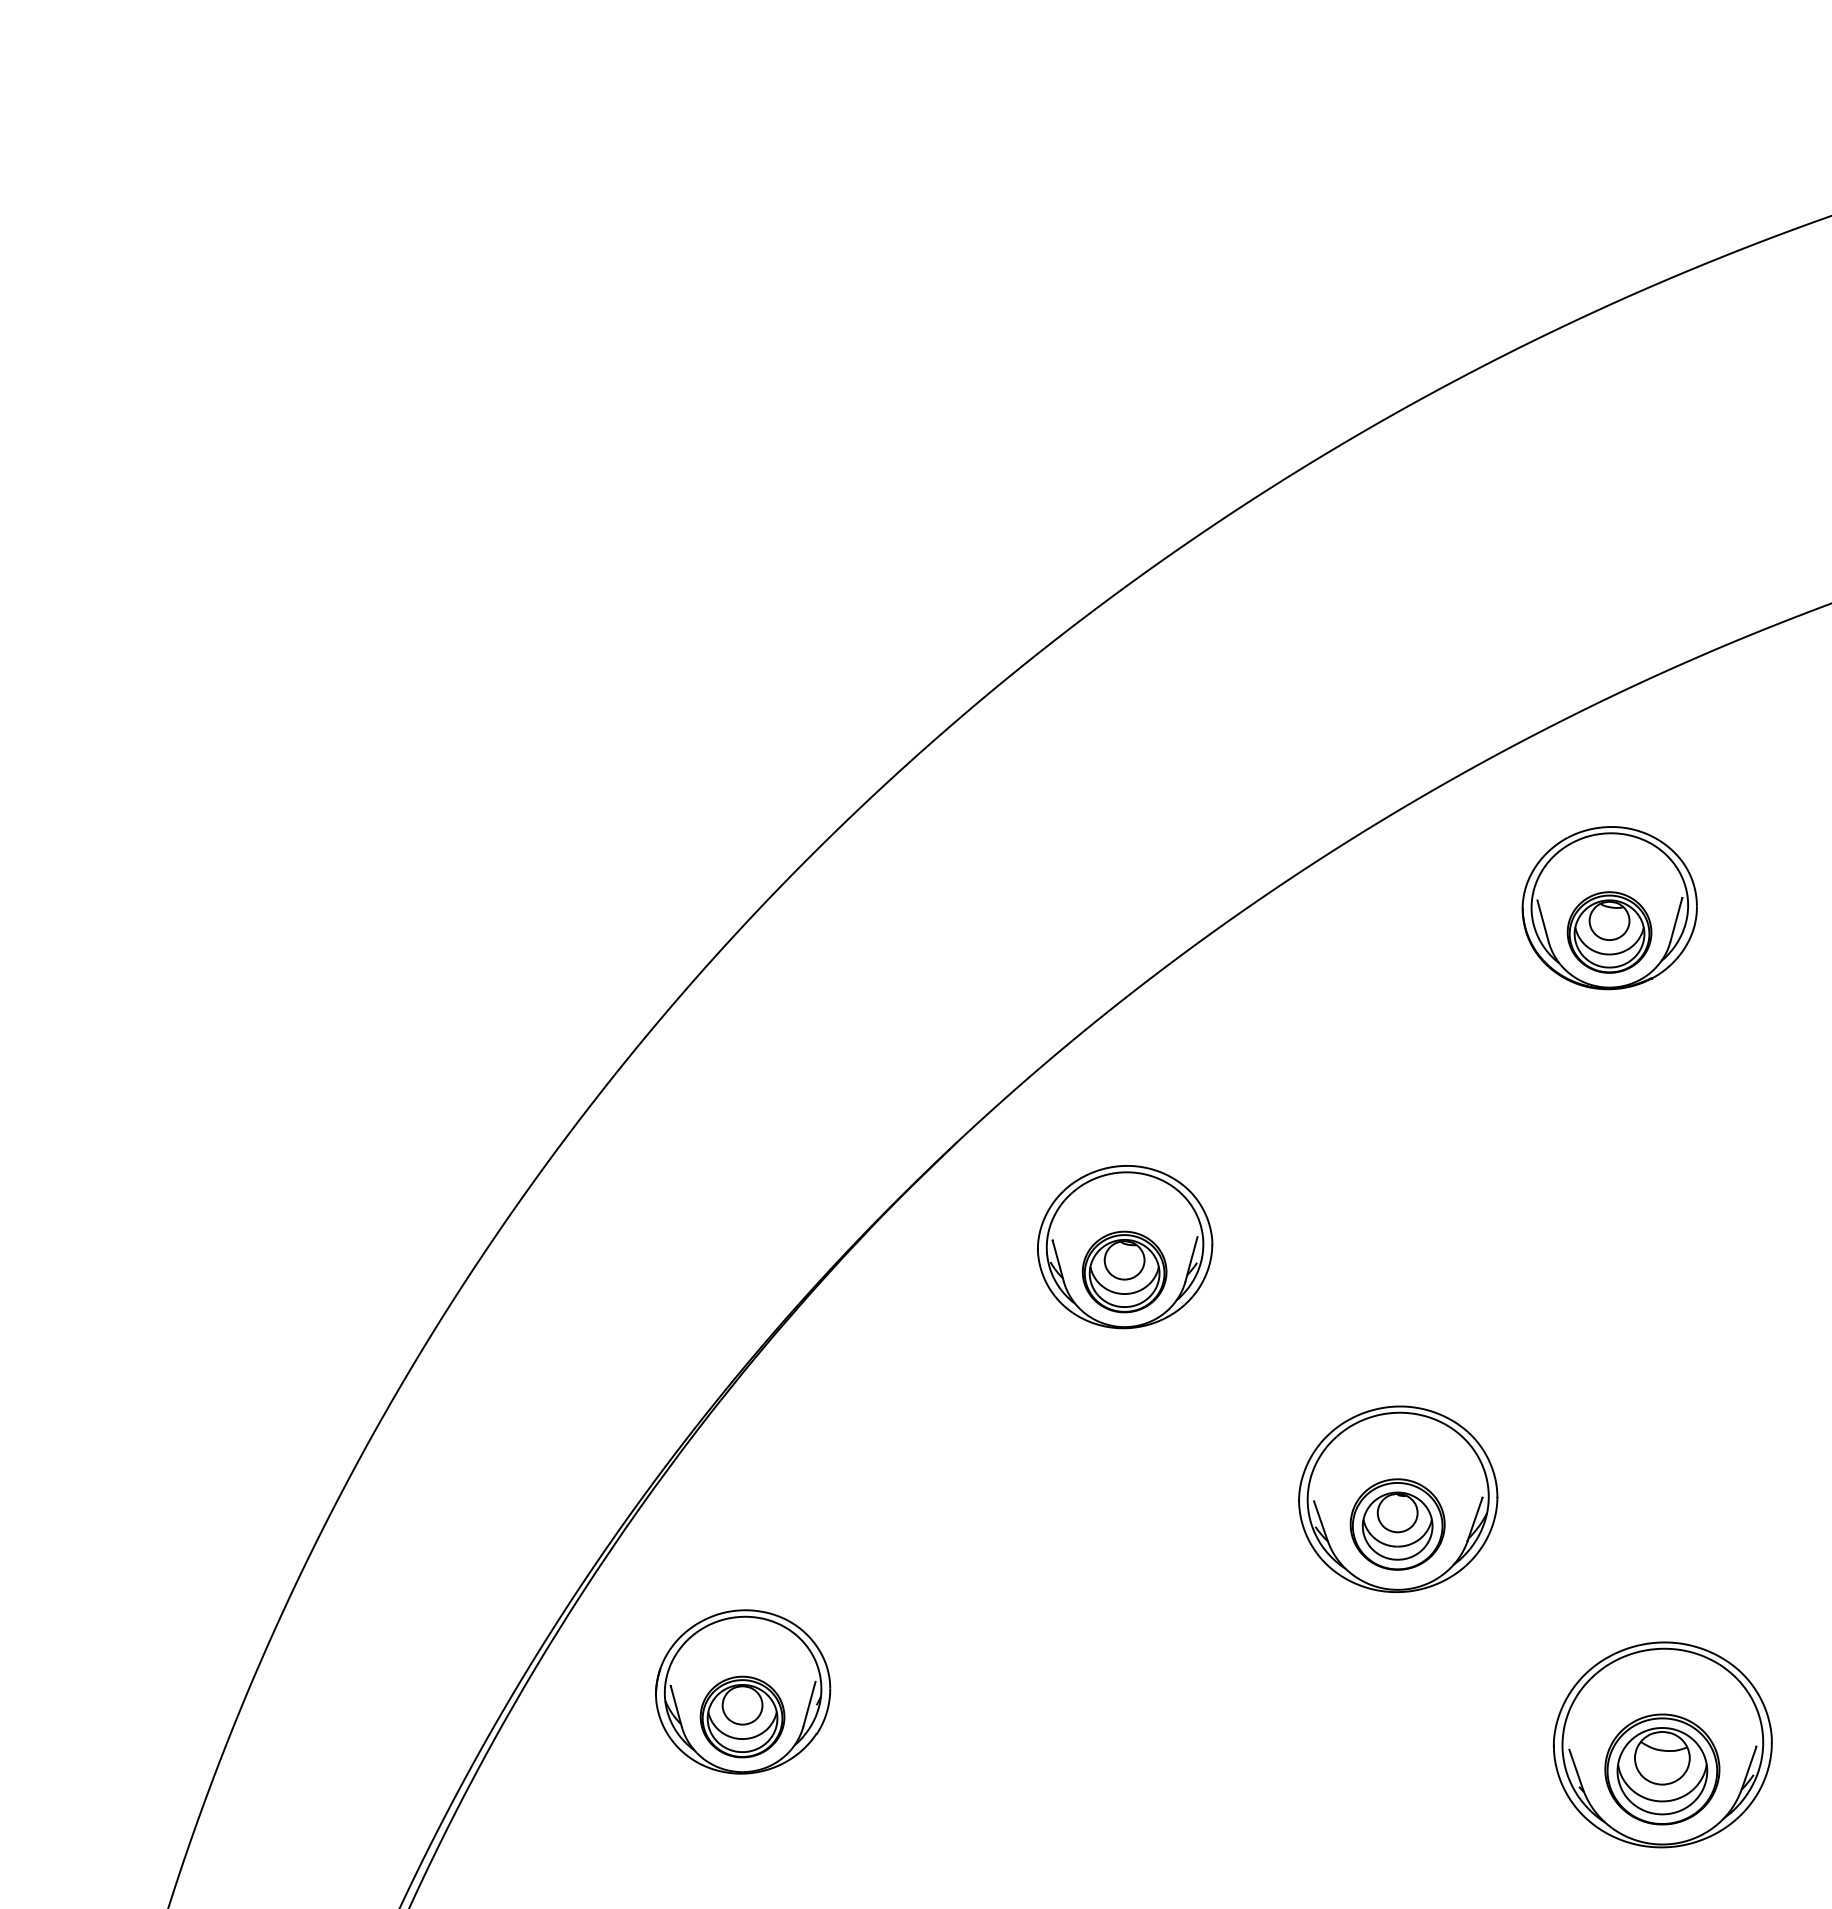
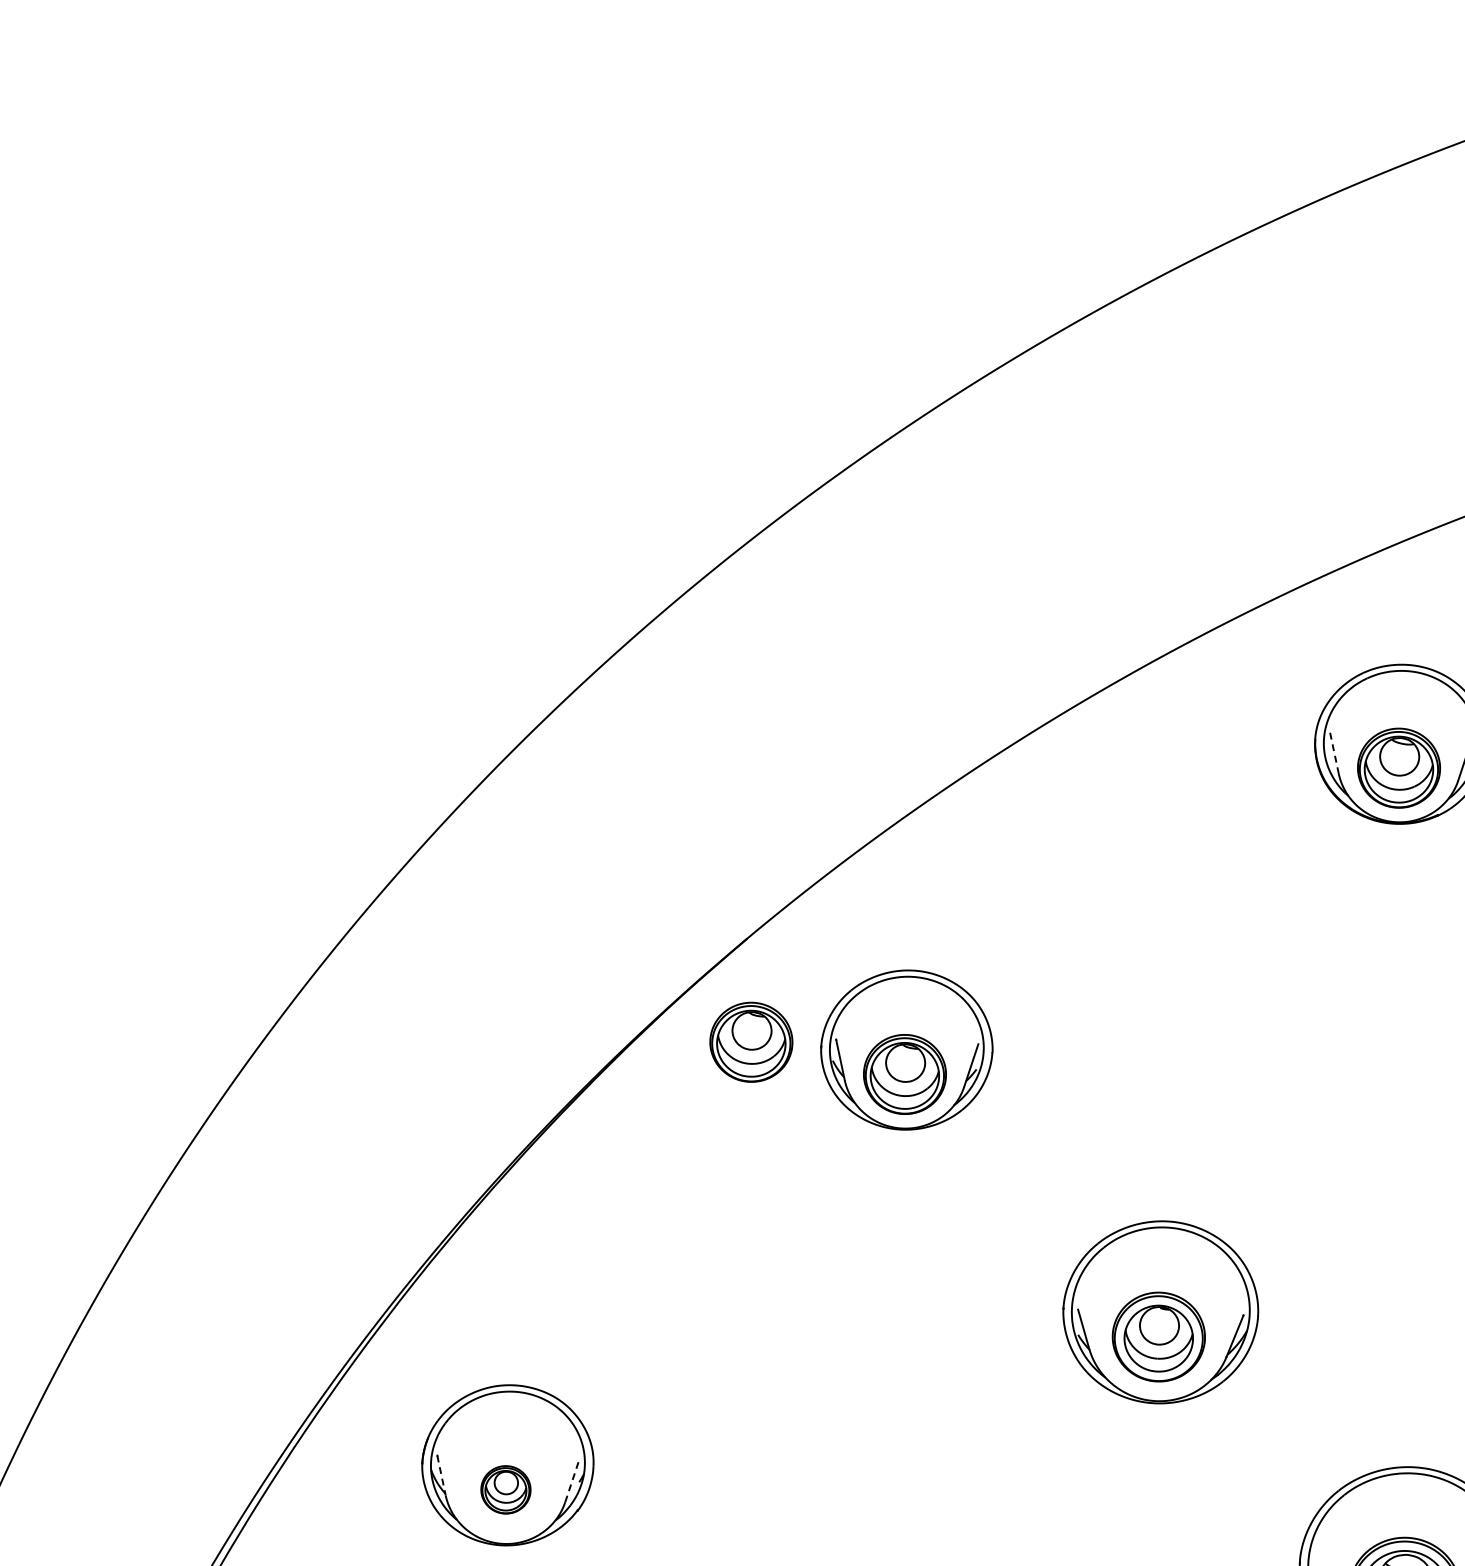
line: (1543, 921) -> (1334, 753), solid -> dashed
part: (966, 1247) -> (751, 1041), added
line: (809, 1704) -> (572, 1481), solid -> dashed
line: (676, 1706) -> (441, 1475), solid -> dashed
part: (742, 1716) -> (505, 1489), size x0.6

